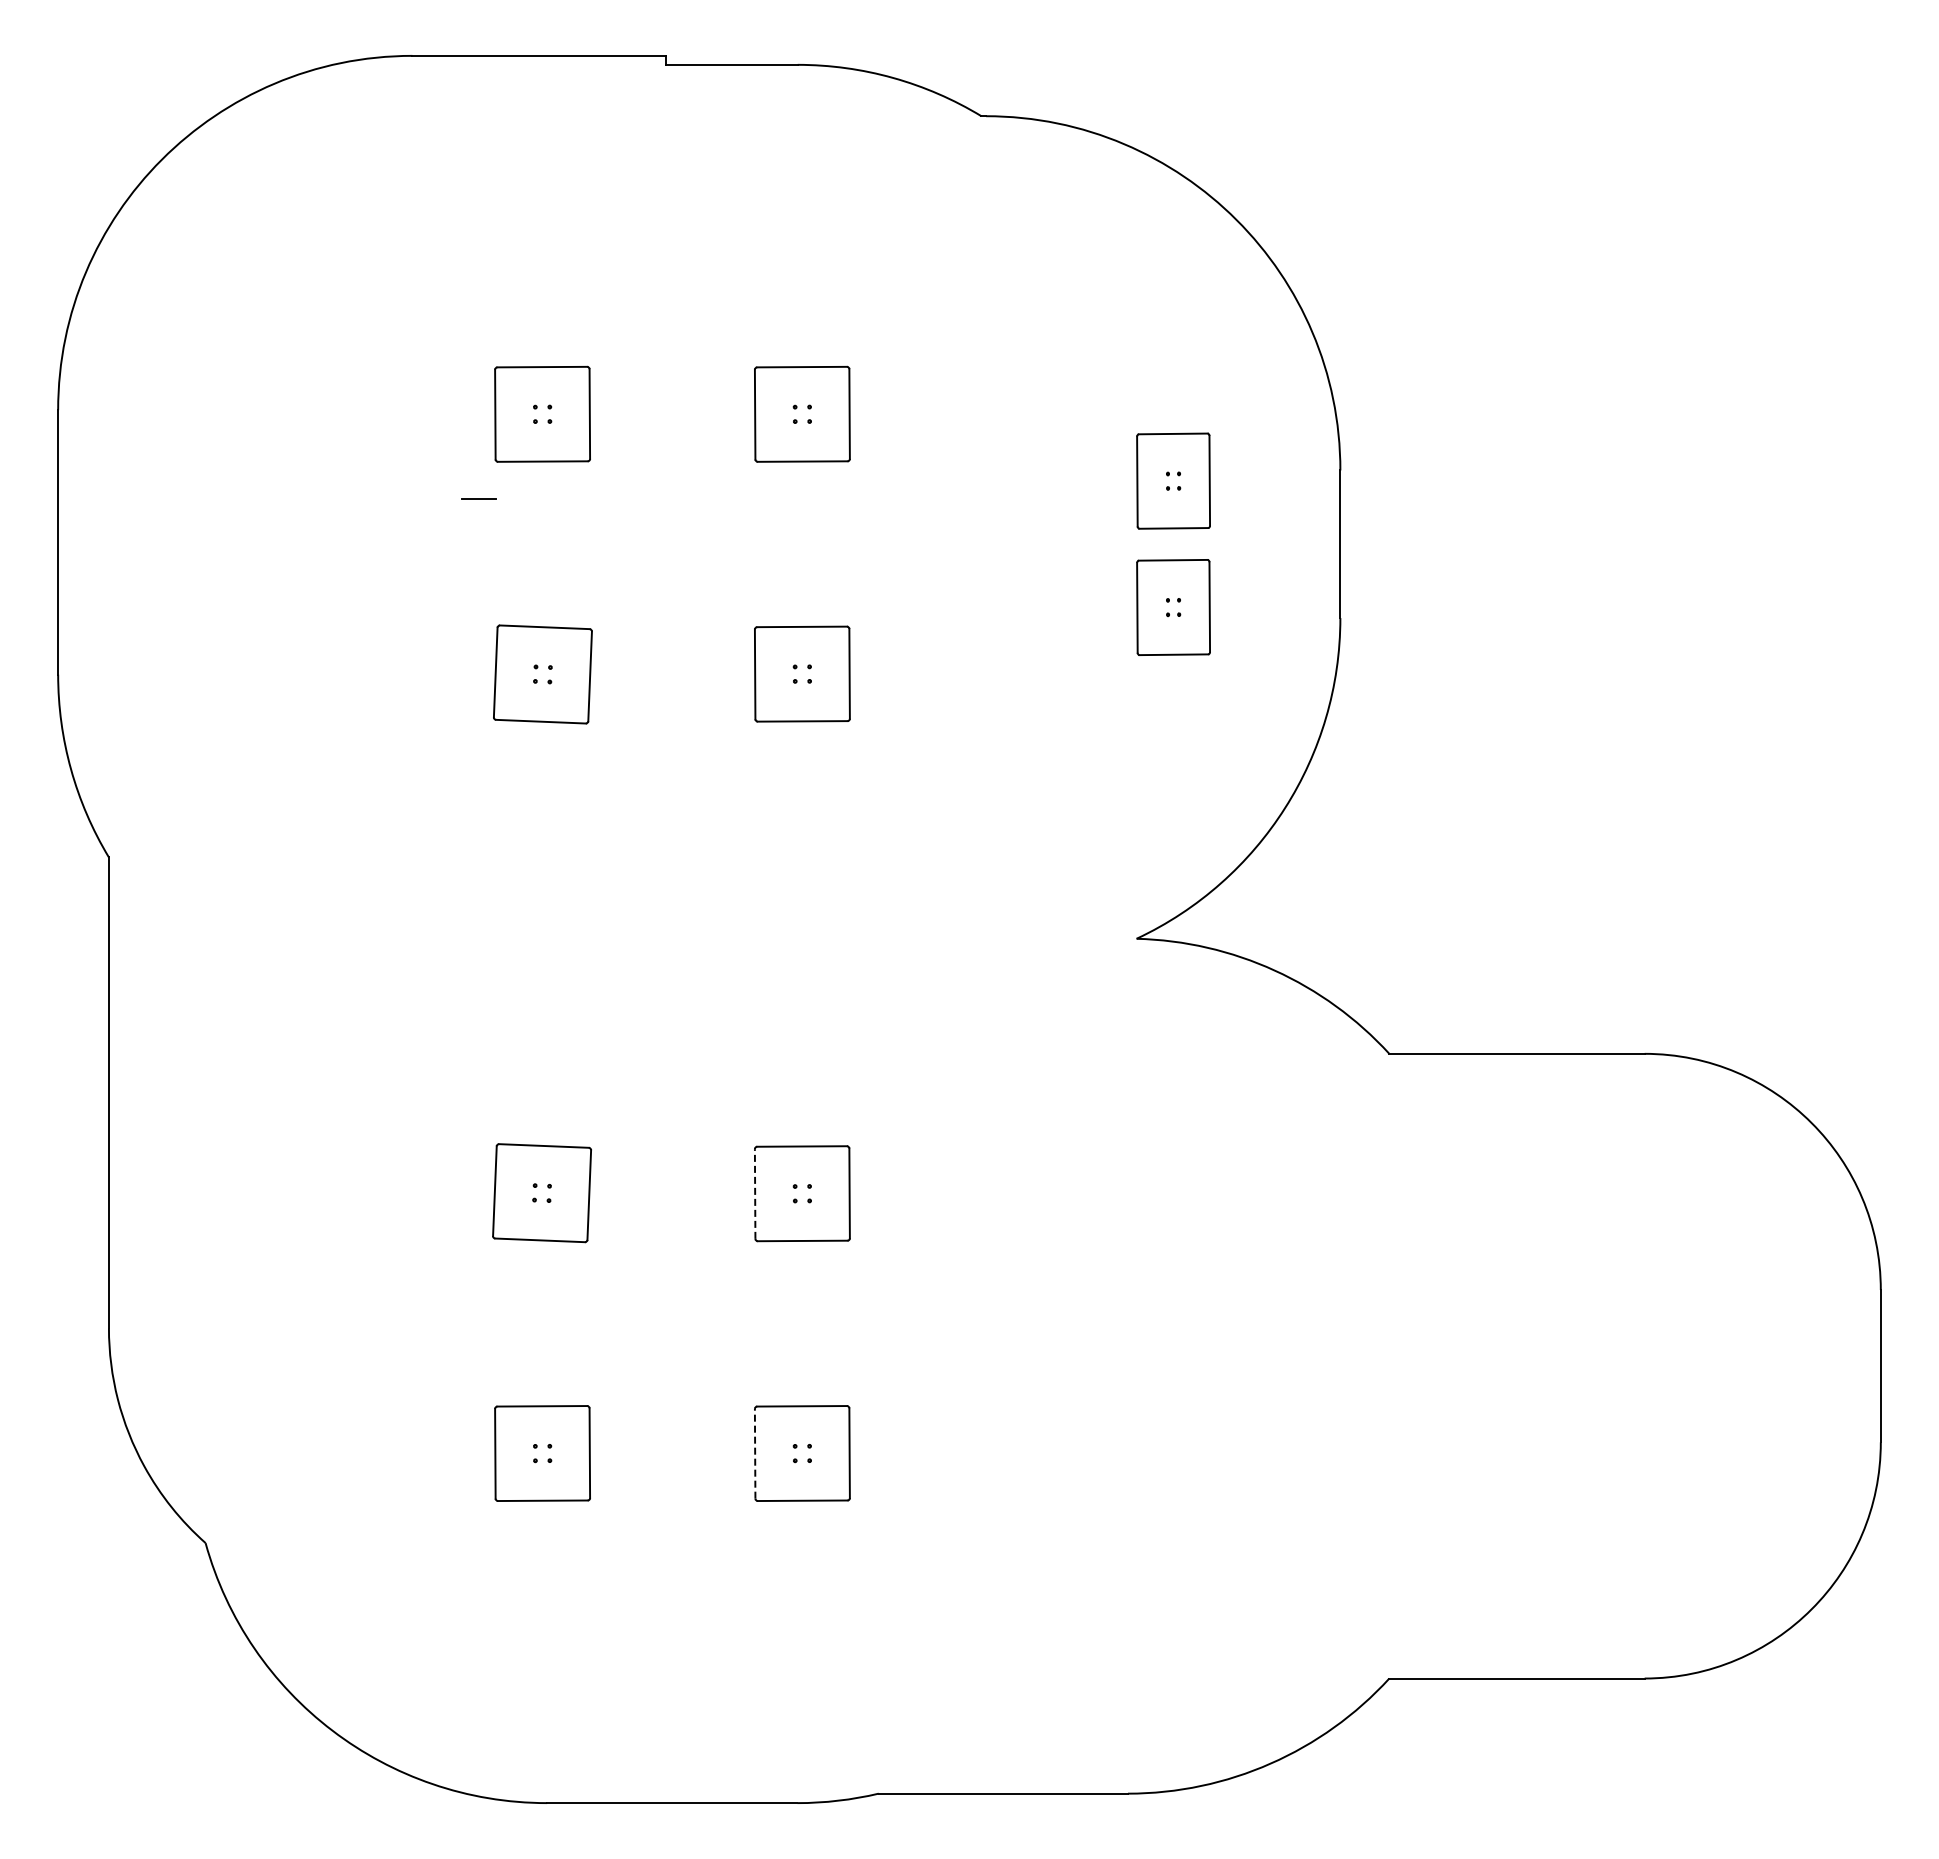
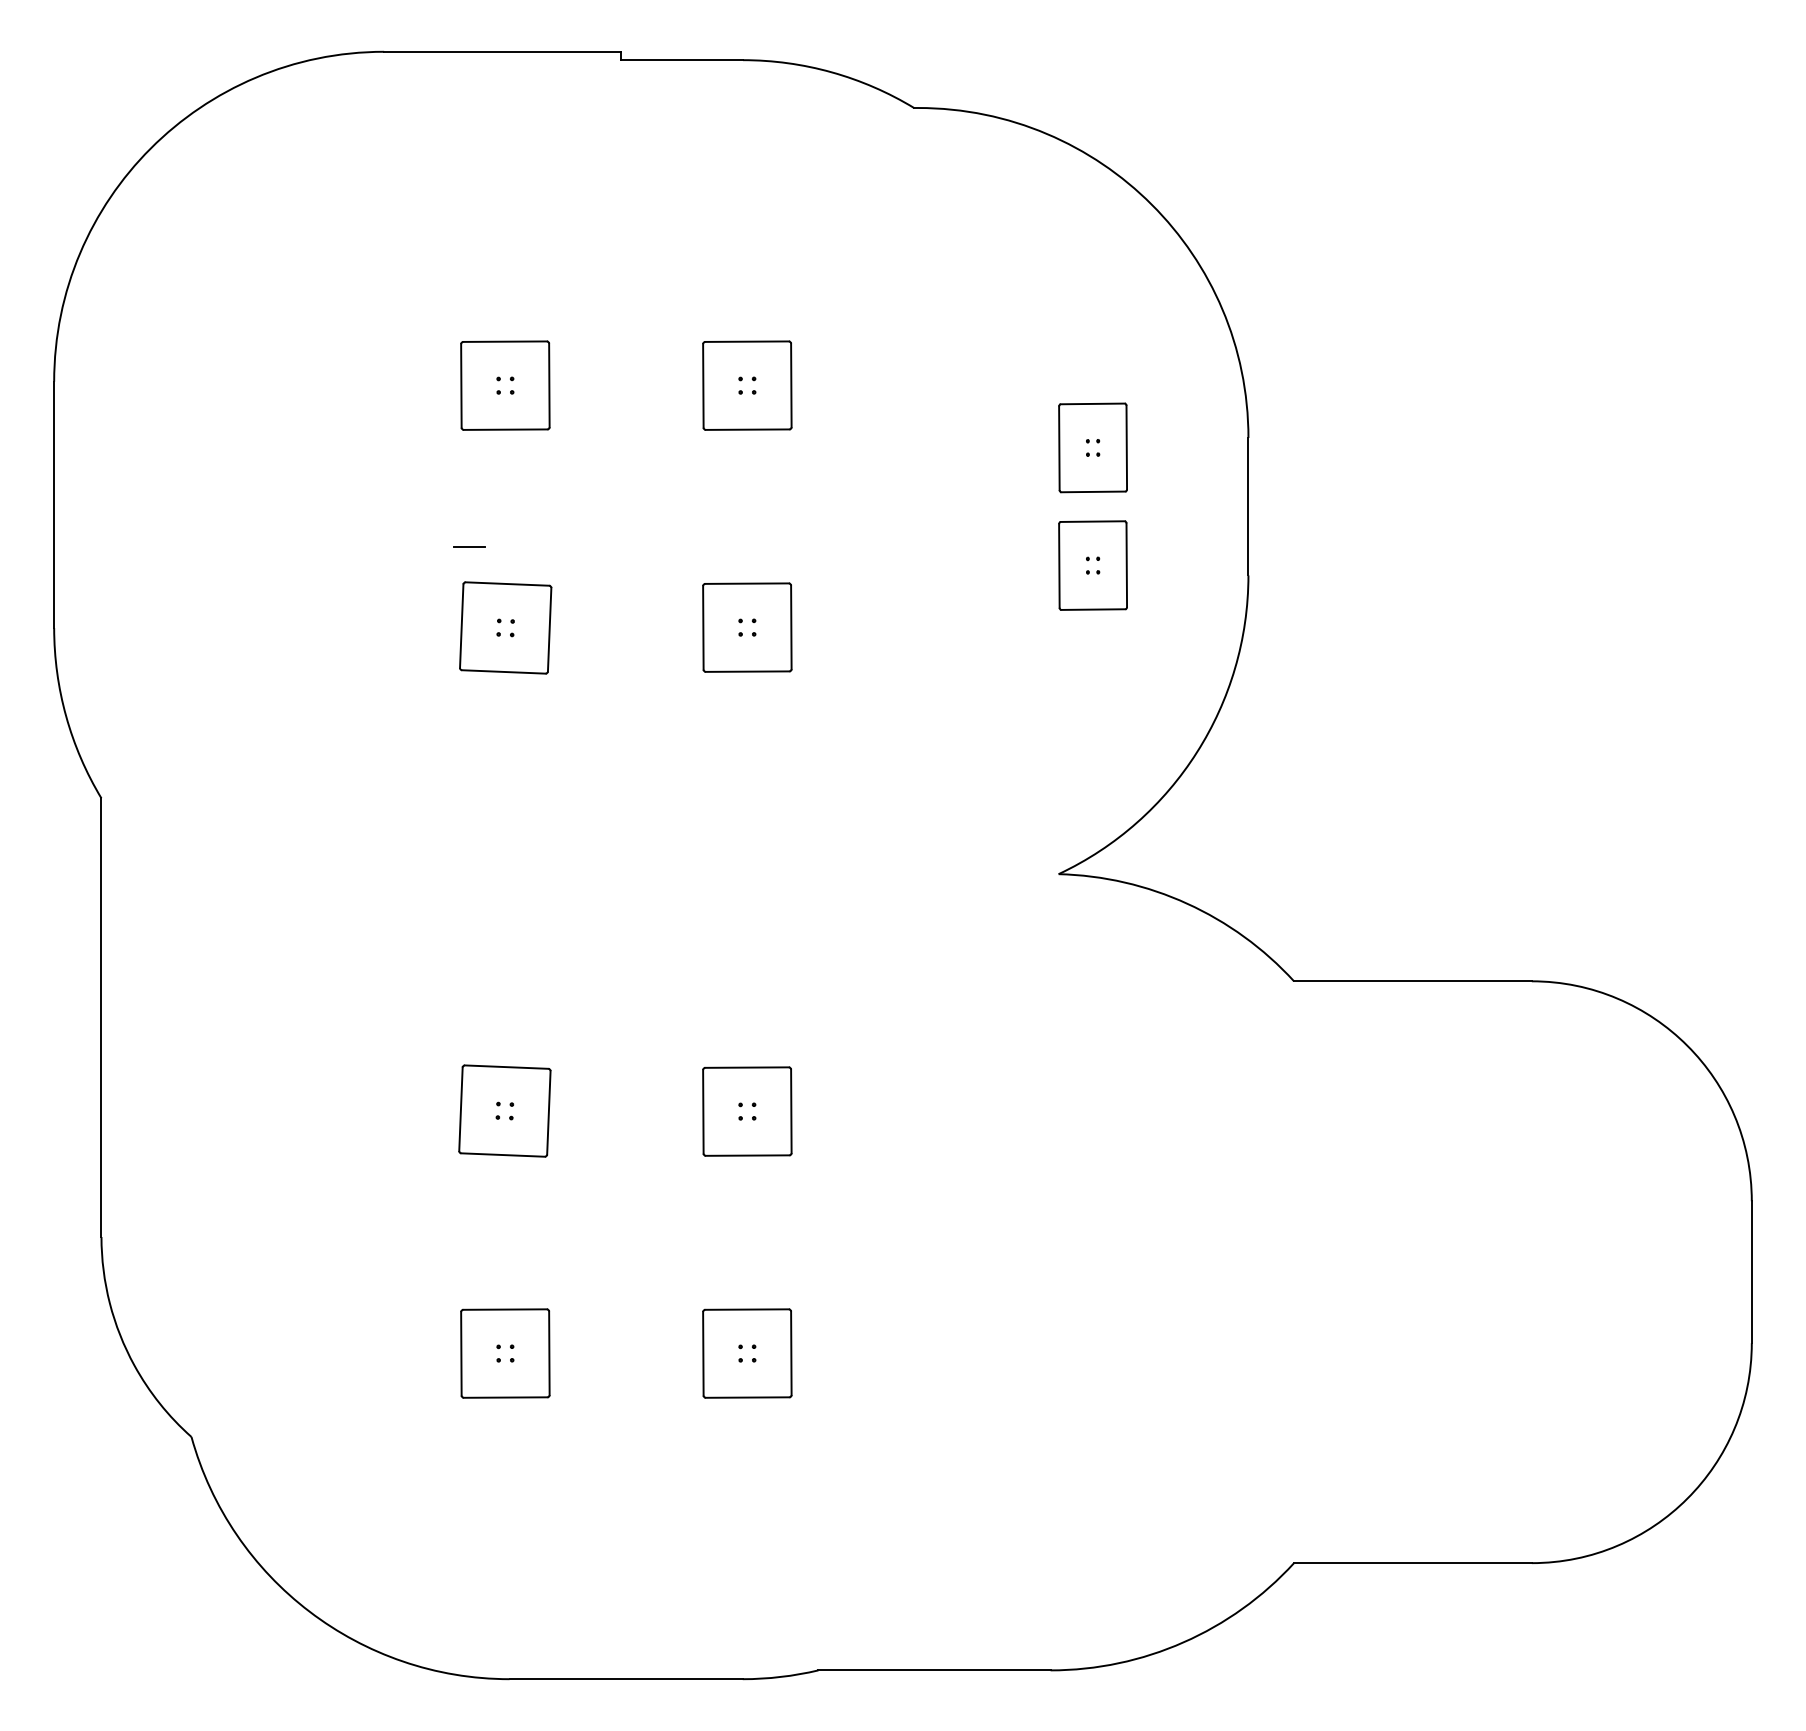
line: (478, 498) -> (468, 546), moved
line: (755, 1194) -> (703, 1112), dashed -> solid
line: (755, 1453) -> (703, 1353), dashed -> solid

